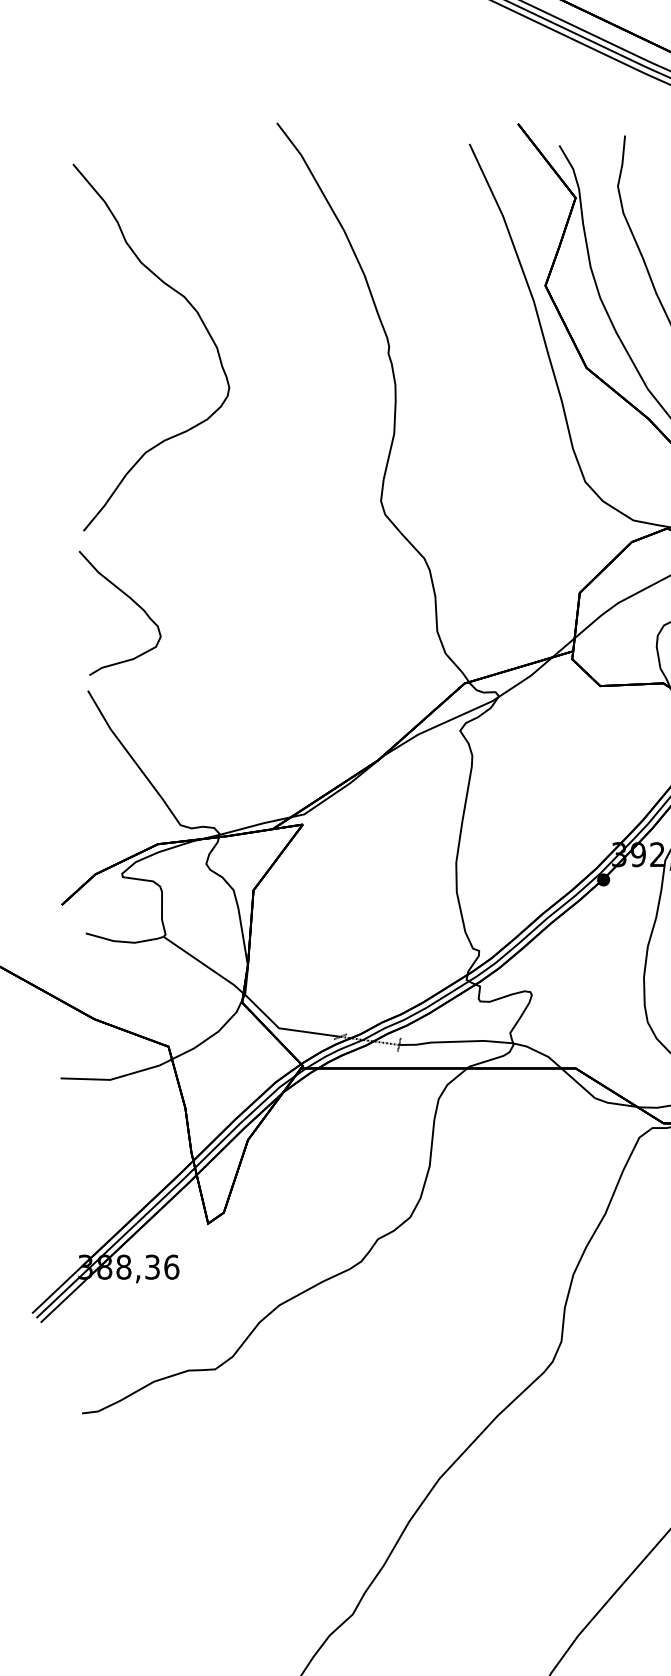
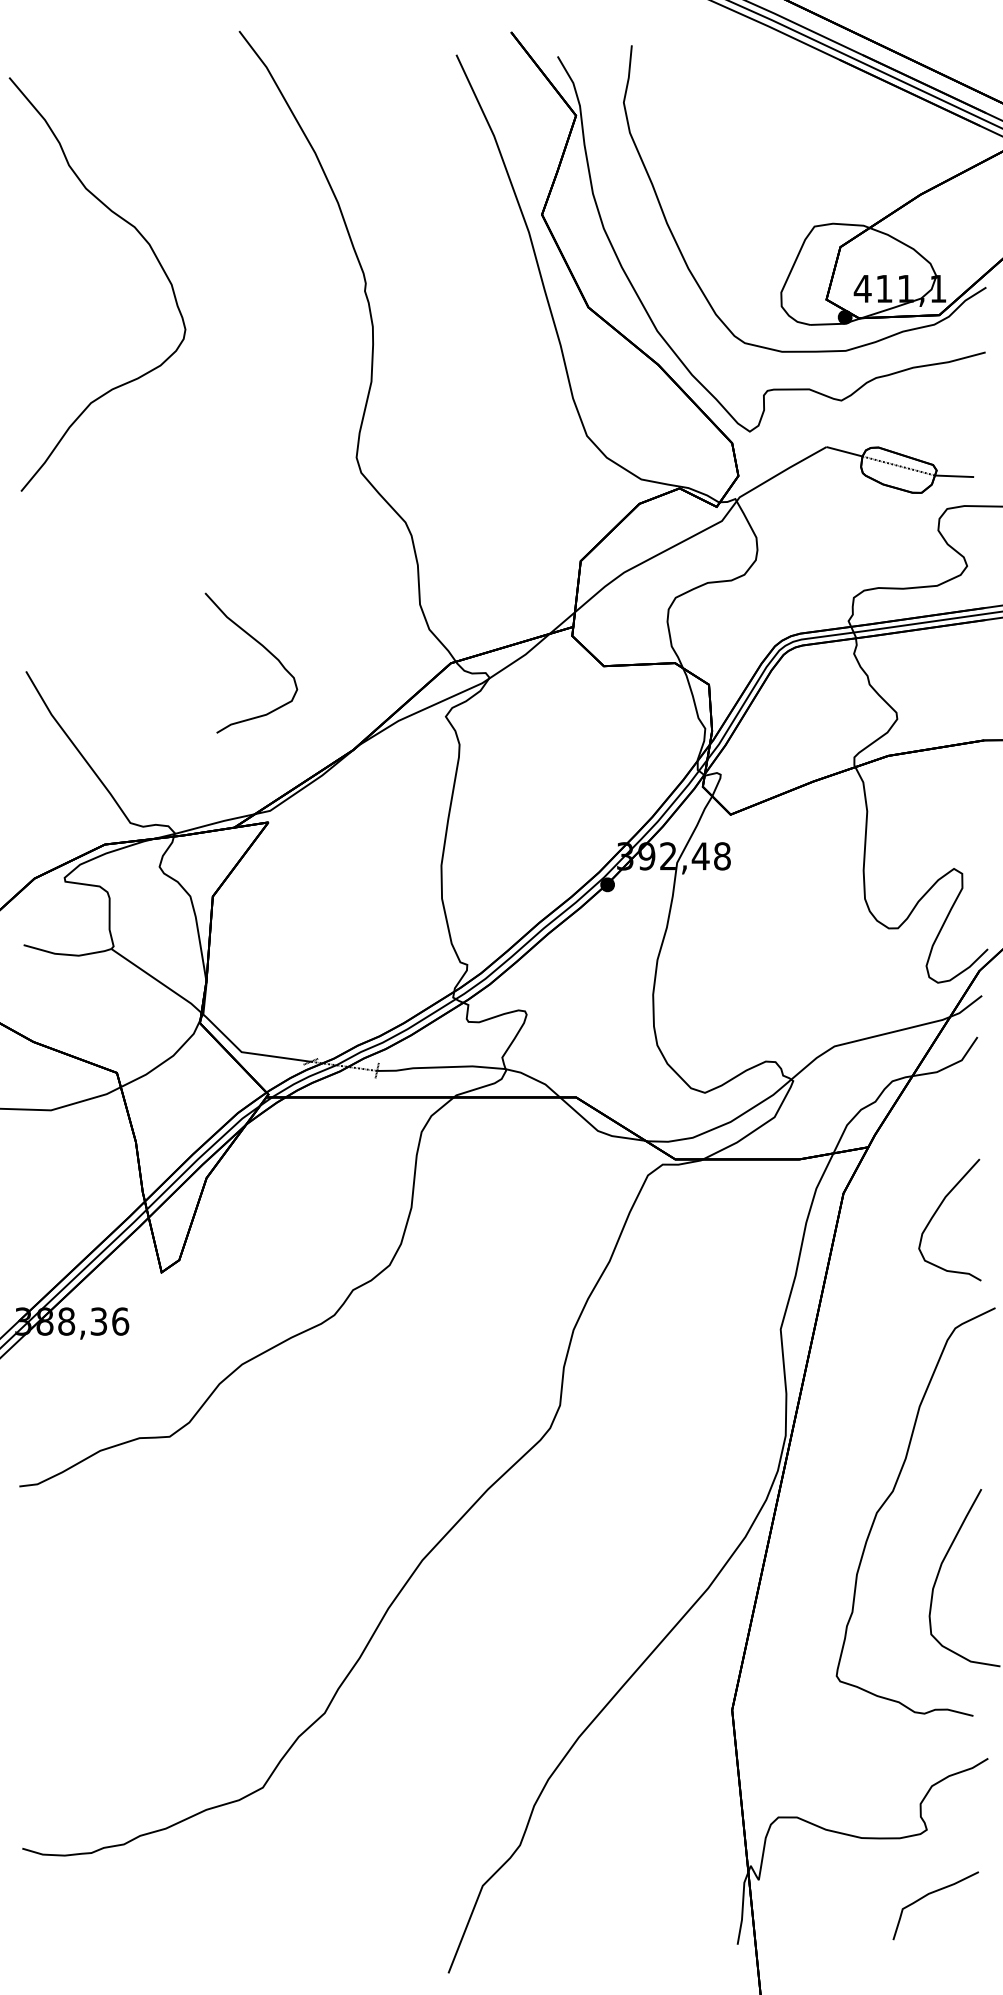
curve: (131, 600) -> (264, 648), moved

